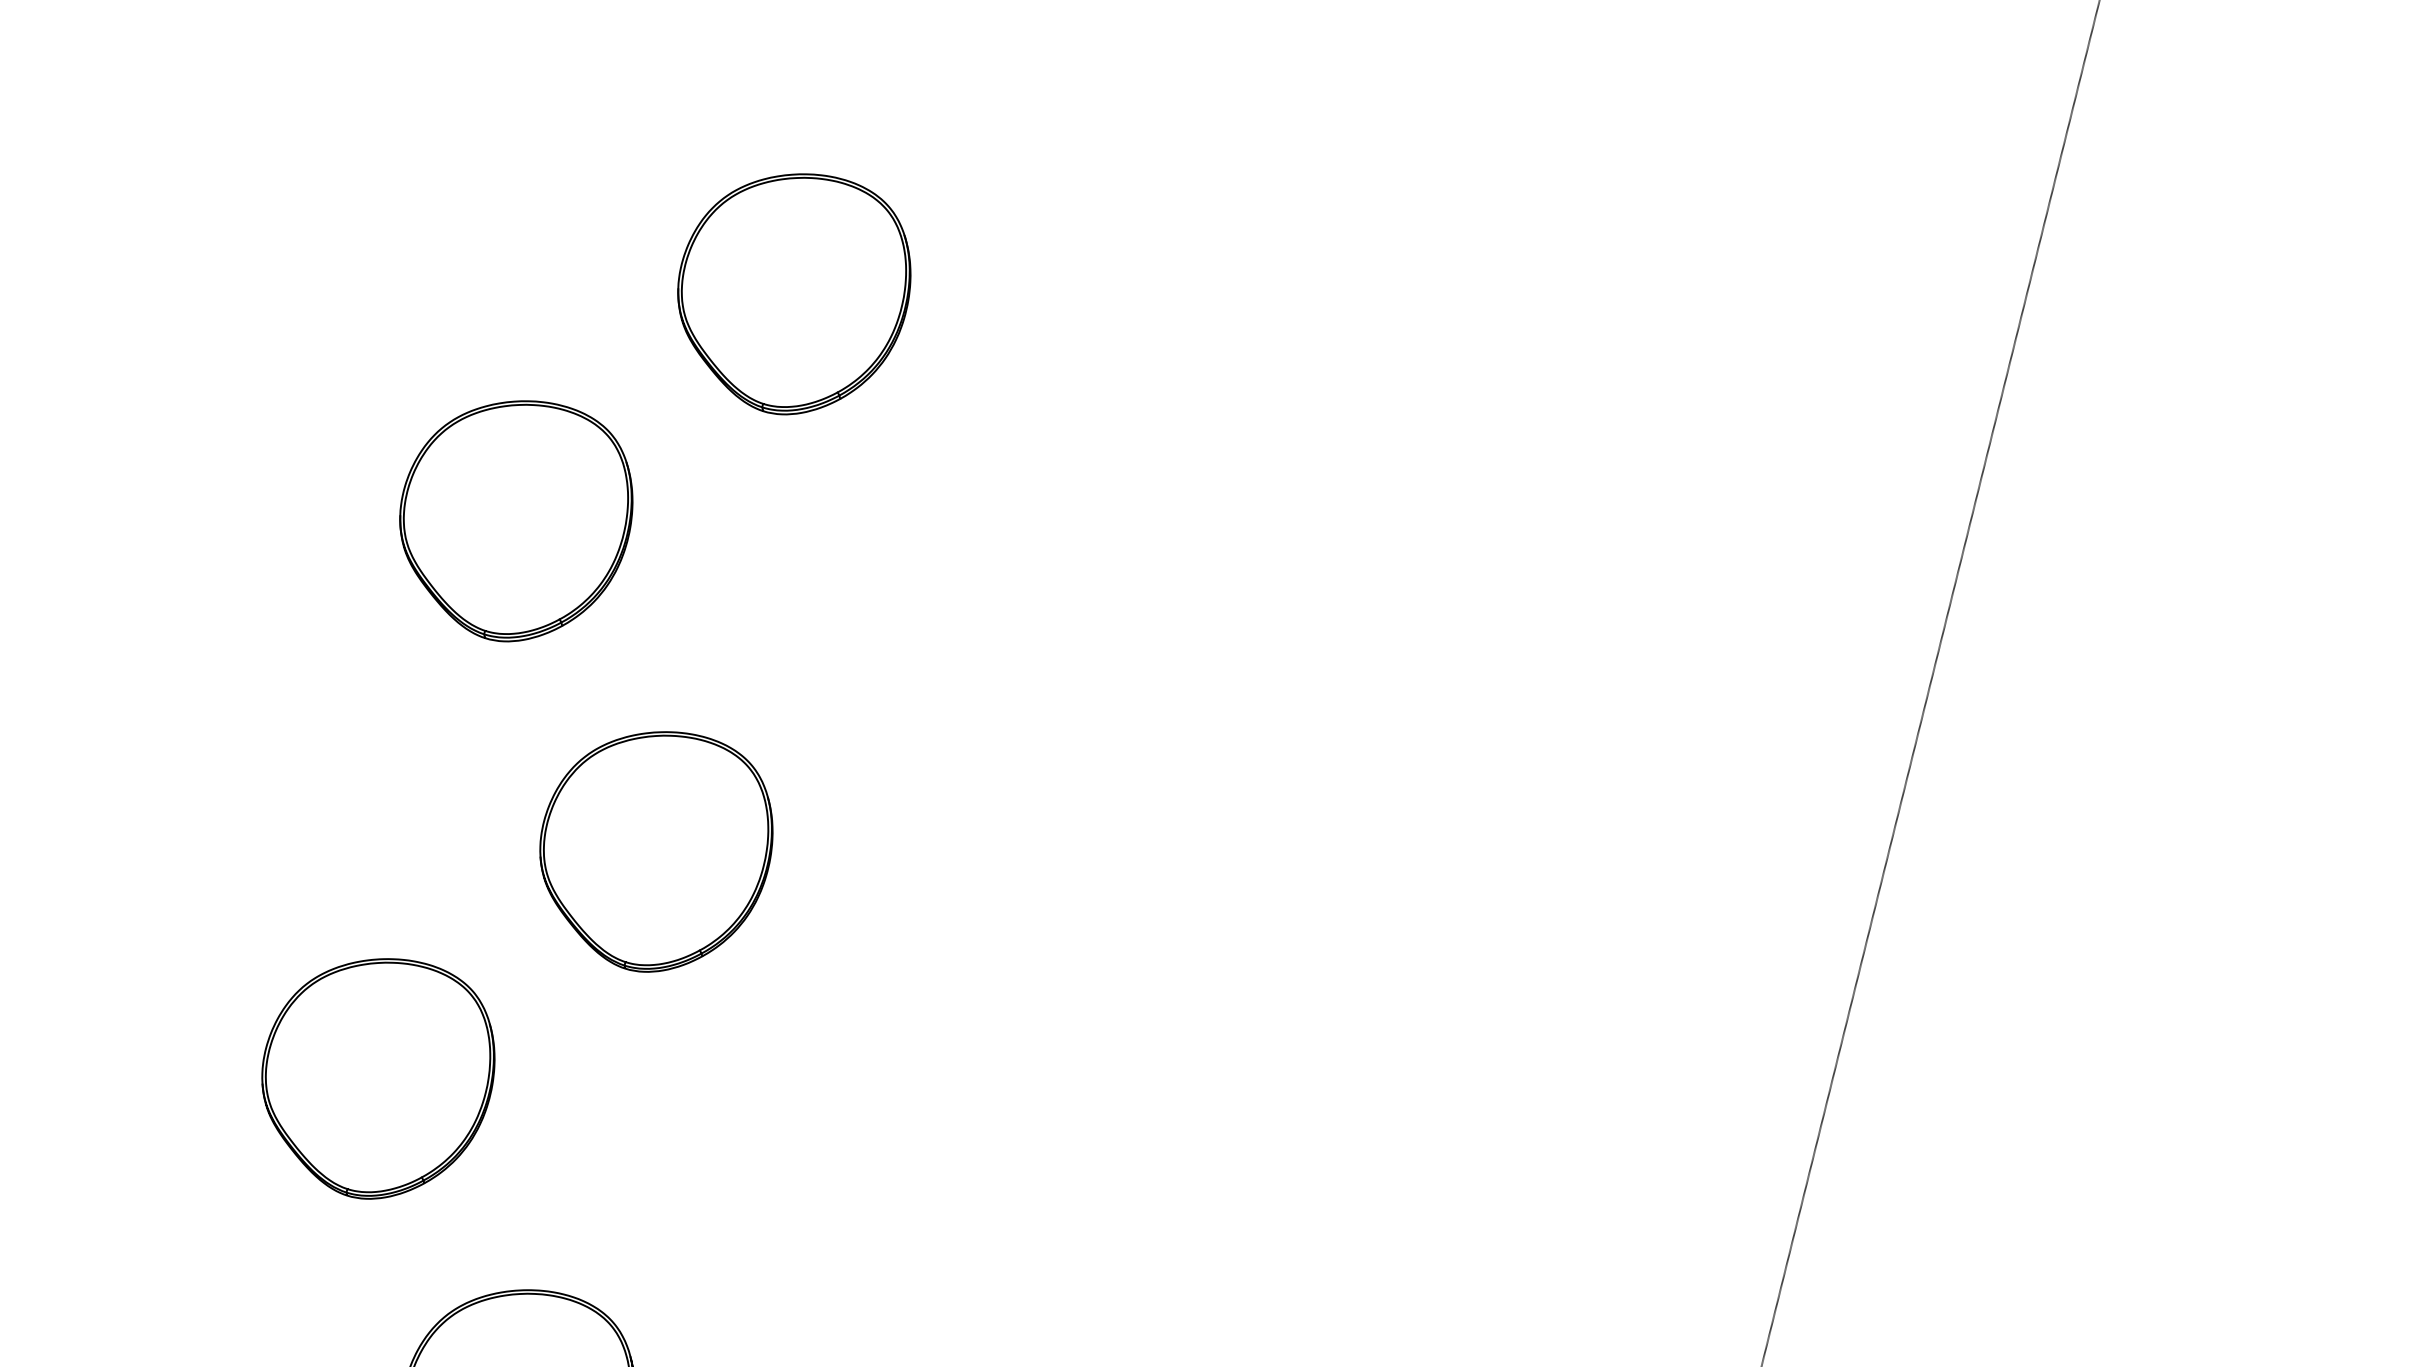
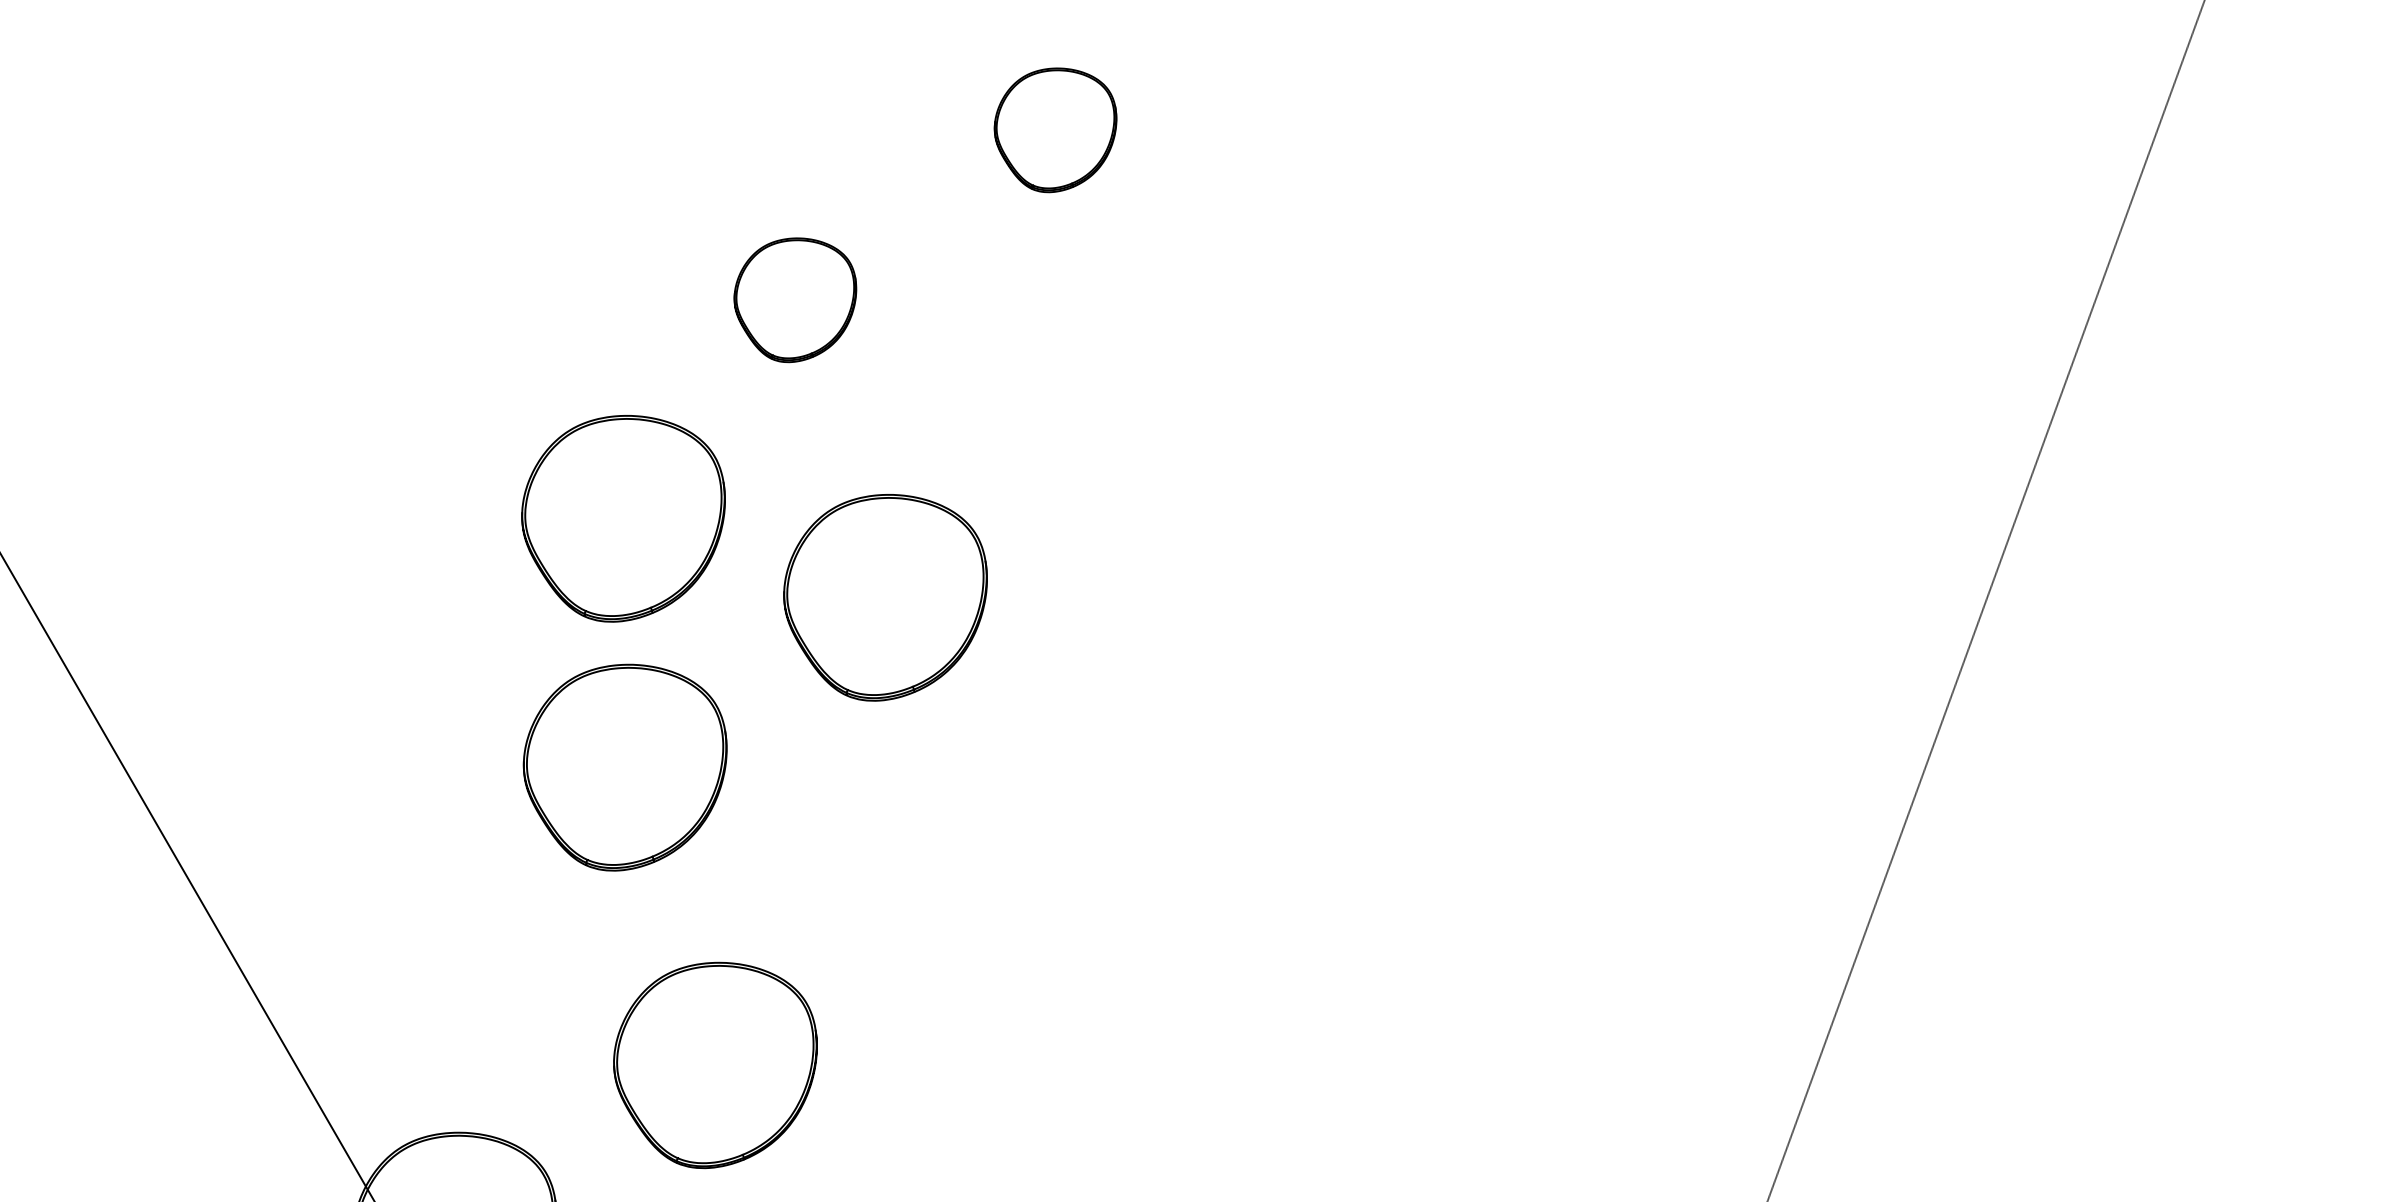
part: (795, 294) -> (1055, 130), size x0.6
part: (517, 521) -> (795, 300), size x0.6
part: (347, 792) -> (623, 518), added

